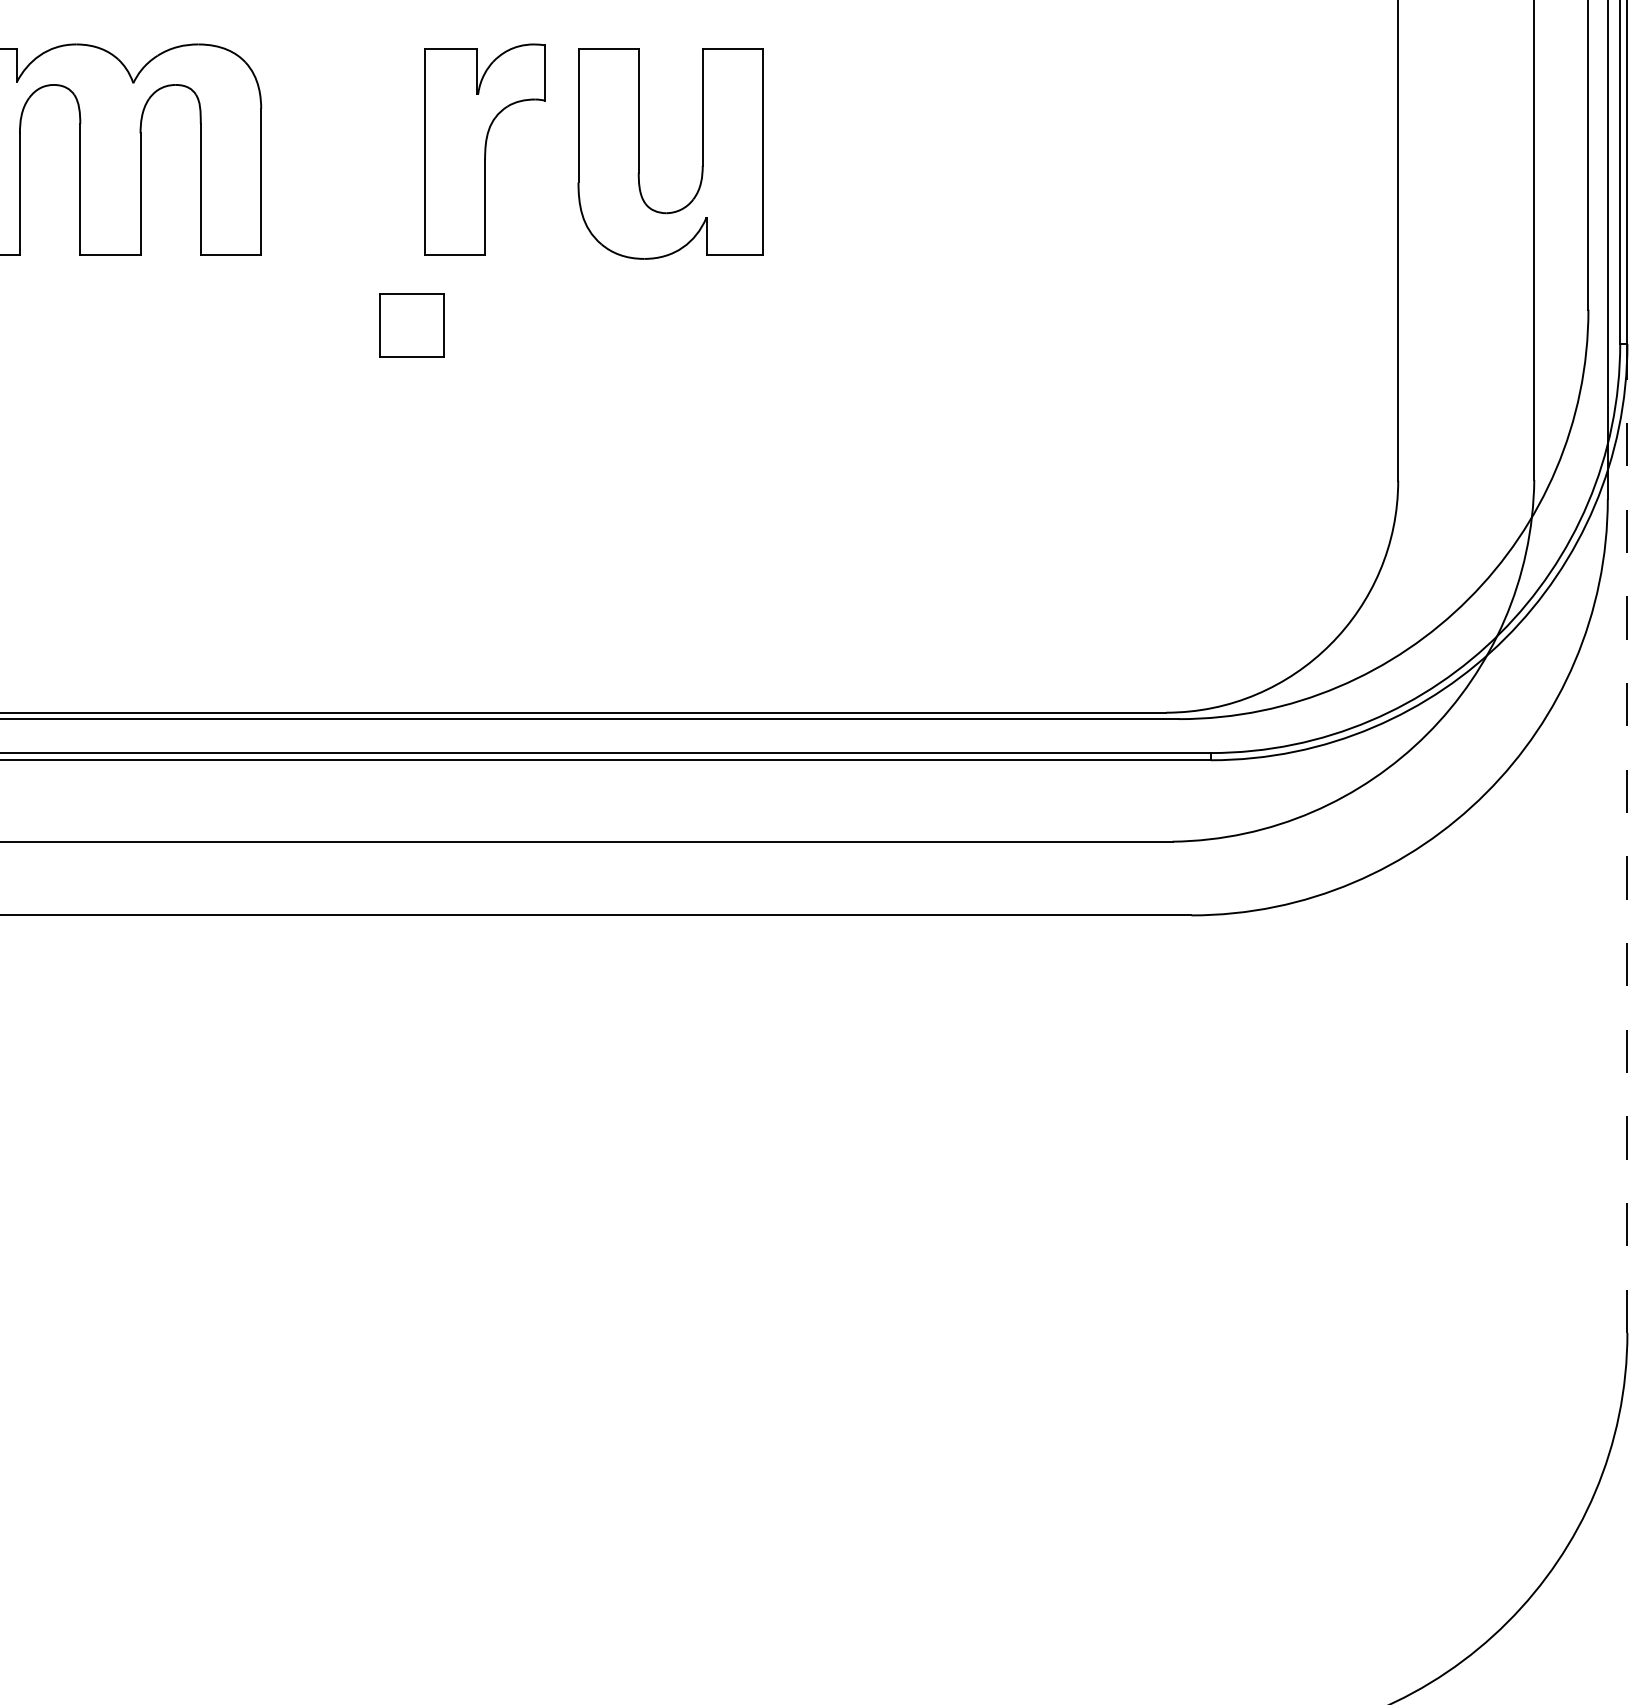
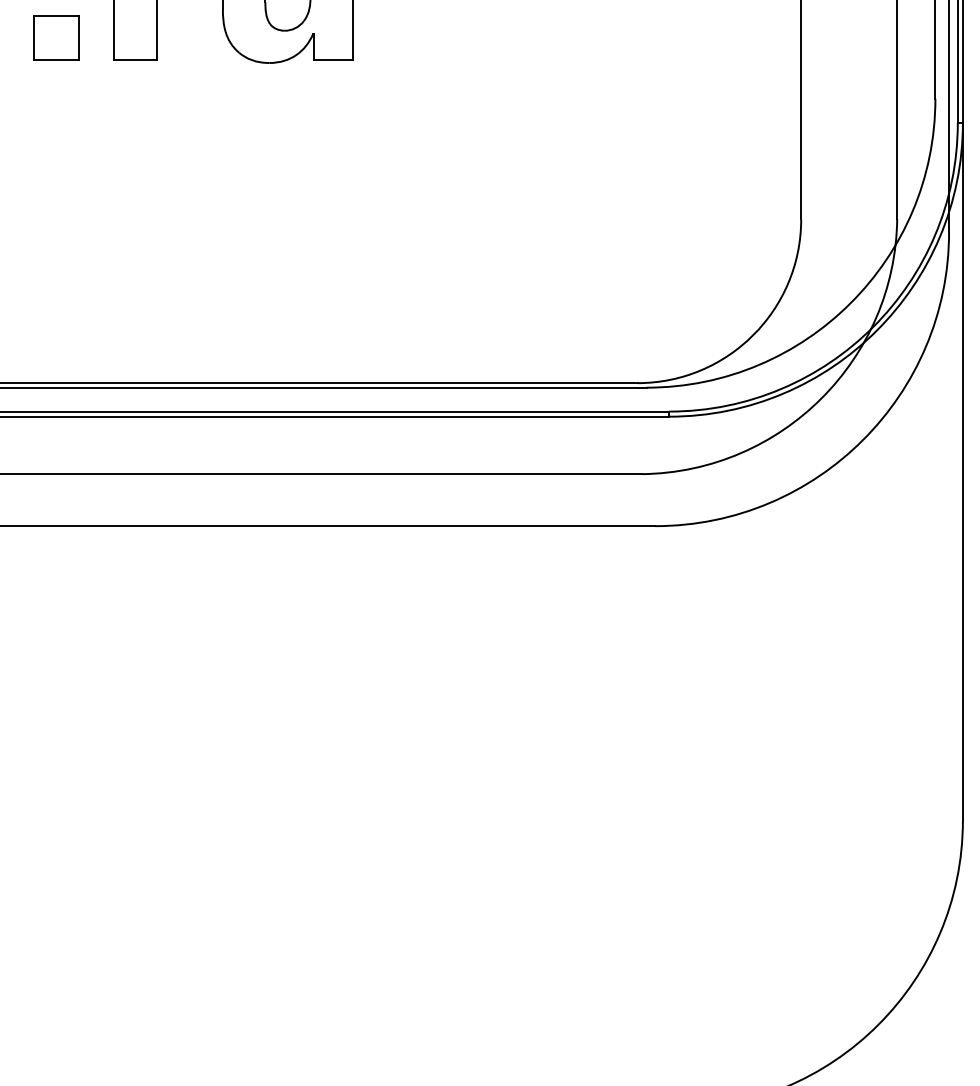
part: (411, 325) -> (56, 38), moved
line: (1627, 838) -> (962, 471), dashed -> solid

